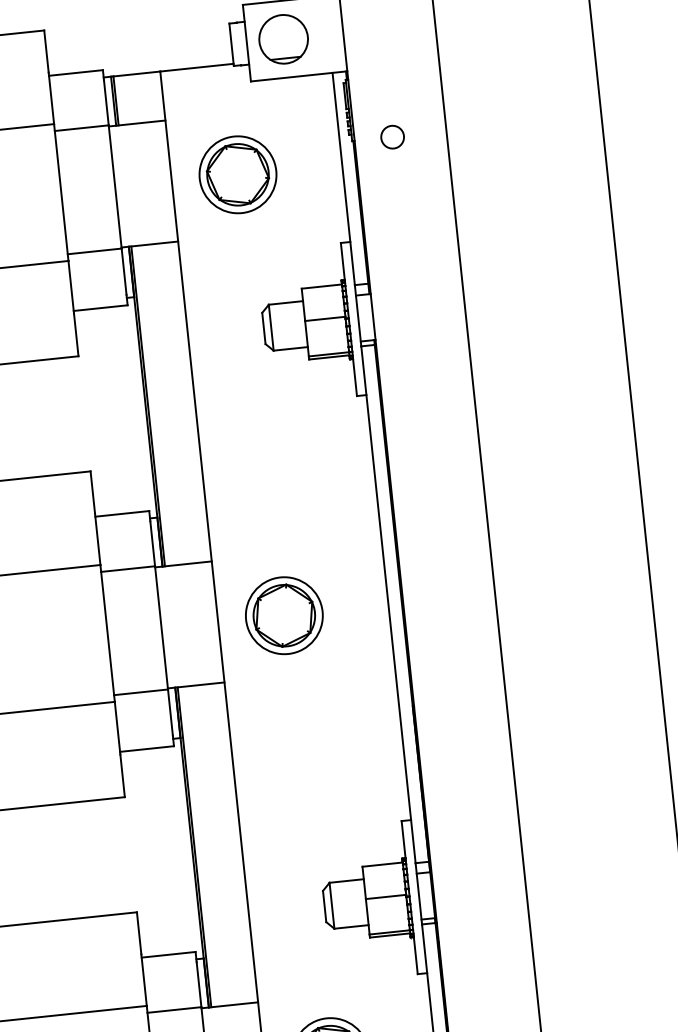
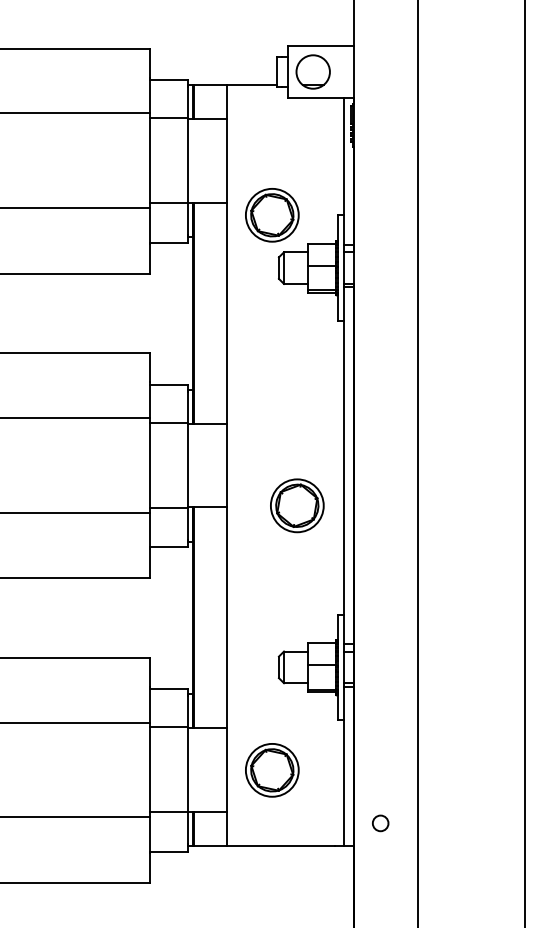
circle: (392, 136) -> (380, 146), removed
part: (238, 175) -> (272, 215), moved
part: (284, 615) -> (297, 505), moved

